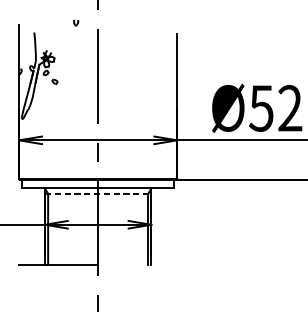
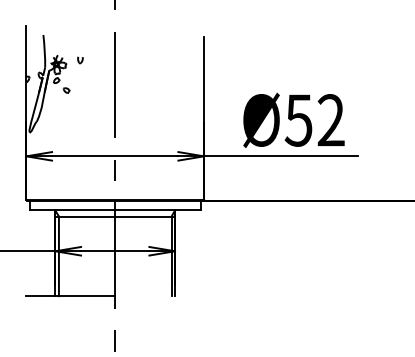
part: (76, 23) -> (80, 60), moved
line: (98, 193) -> (115, 216), dashed -> solid

